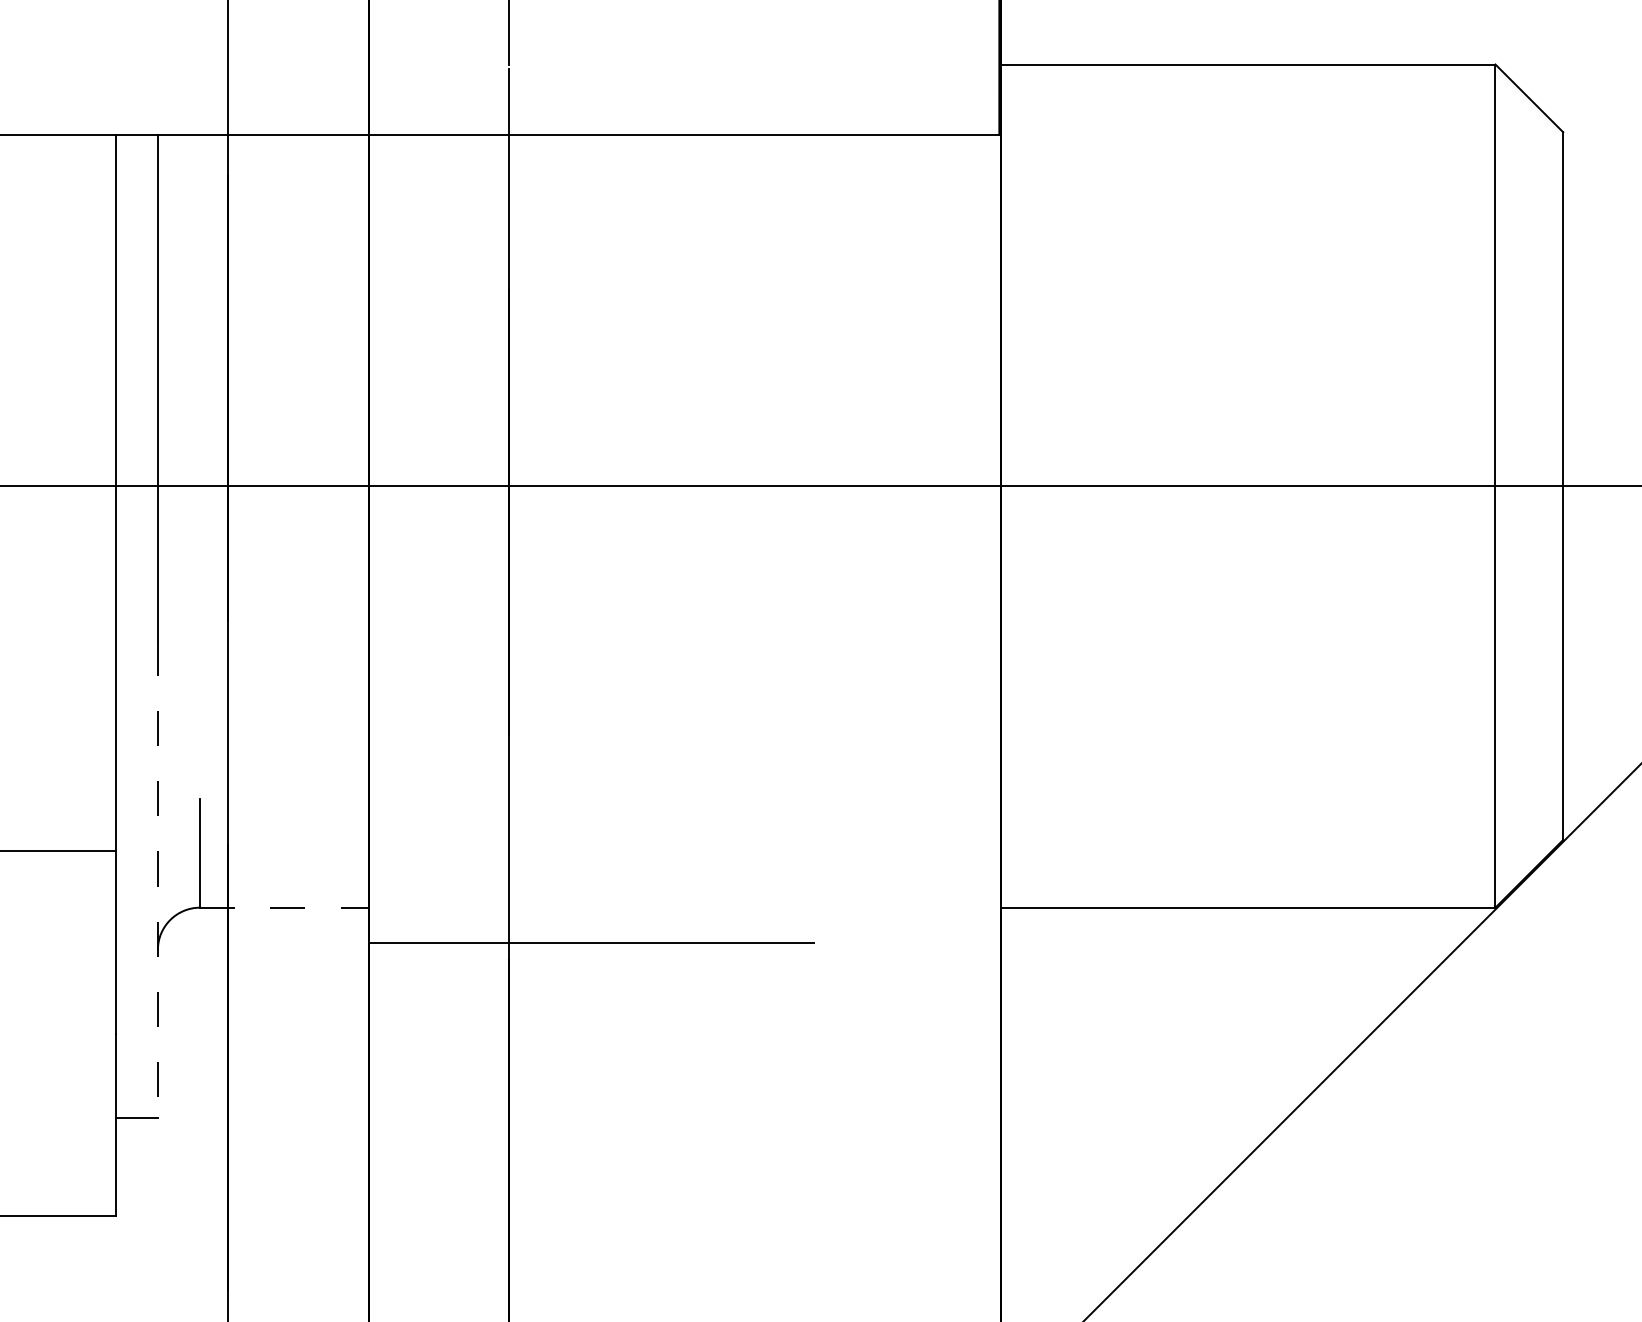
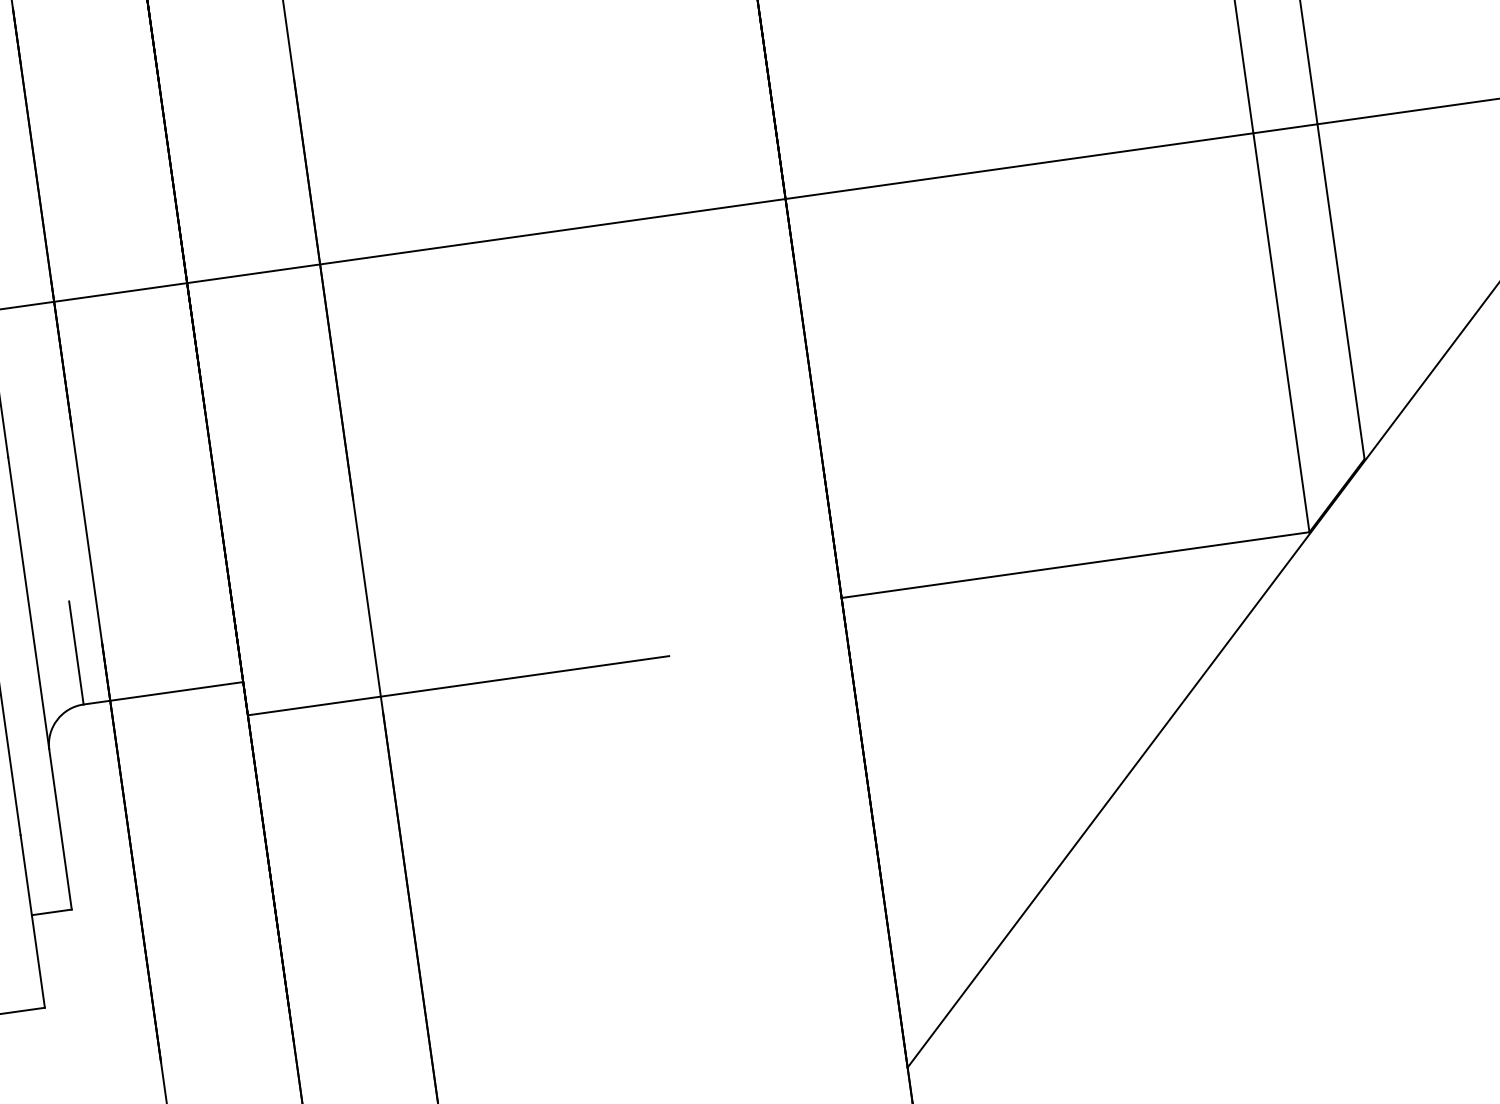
line: (157, 879) -> (39, 683), dashed -> solid
line: (284, 907) -> (163, 693), dashed -> solid

